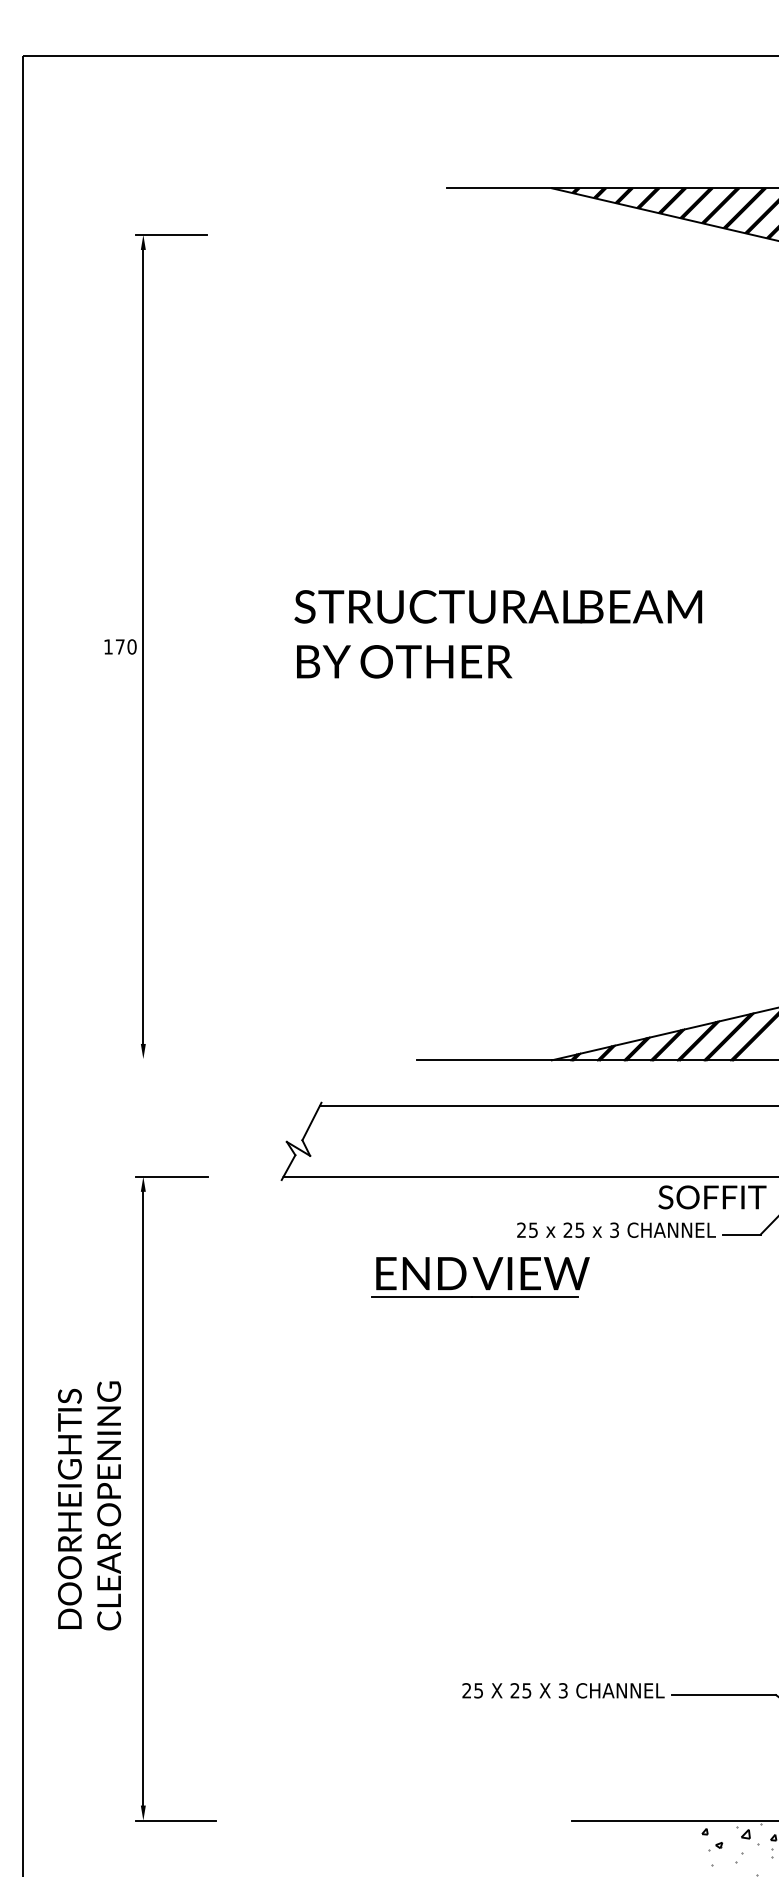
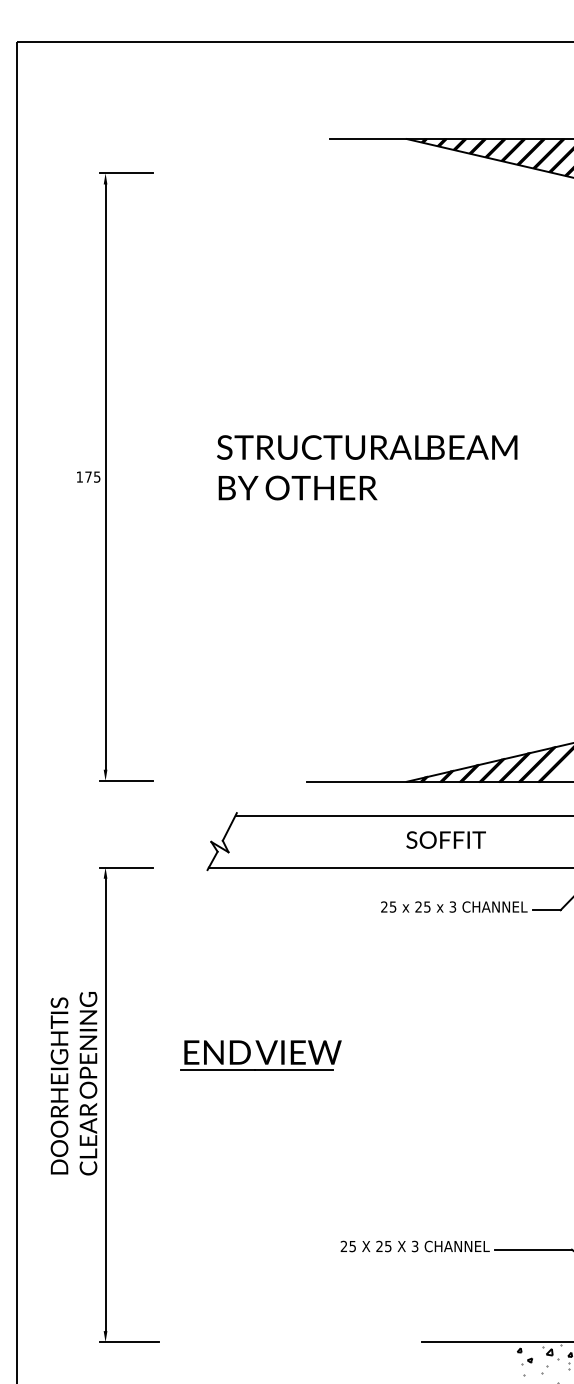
text: (131, 646) -> (96, 476), 170 -> 175
line: (171, 1059) -> (126, 781), added
text: (712, 1197) -> (446, 840), moved
part: (480, 1277) -> (261, 1055), moved
text: (89, 1505) -> (73, 1083), moved

